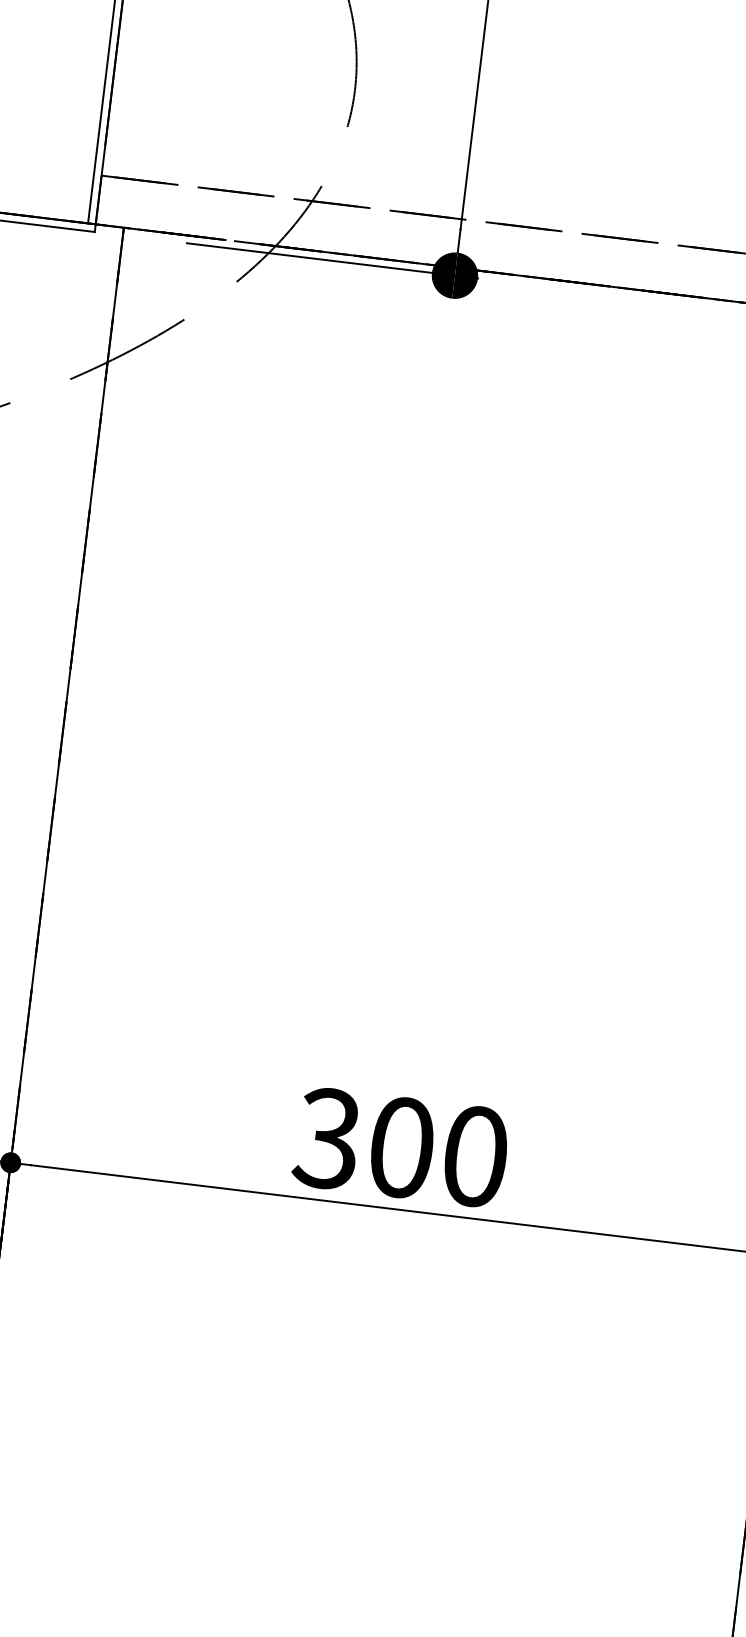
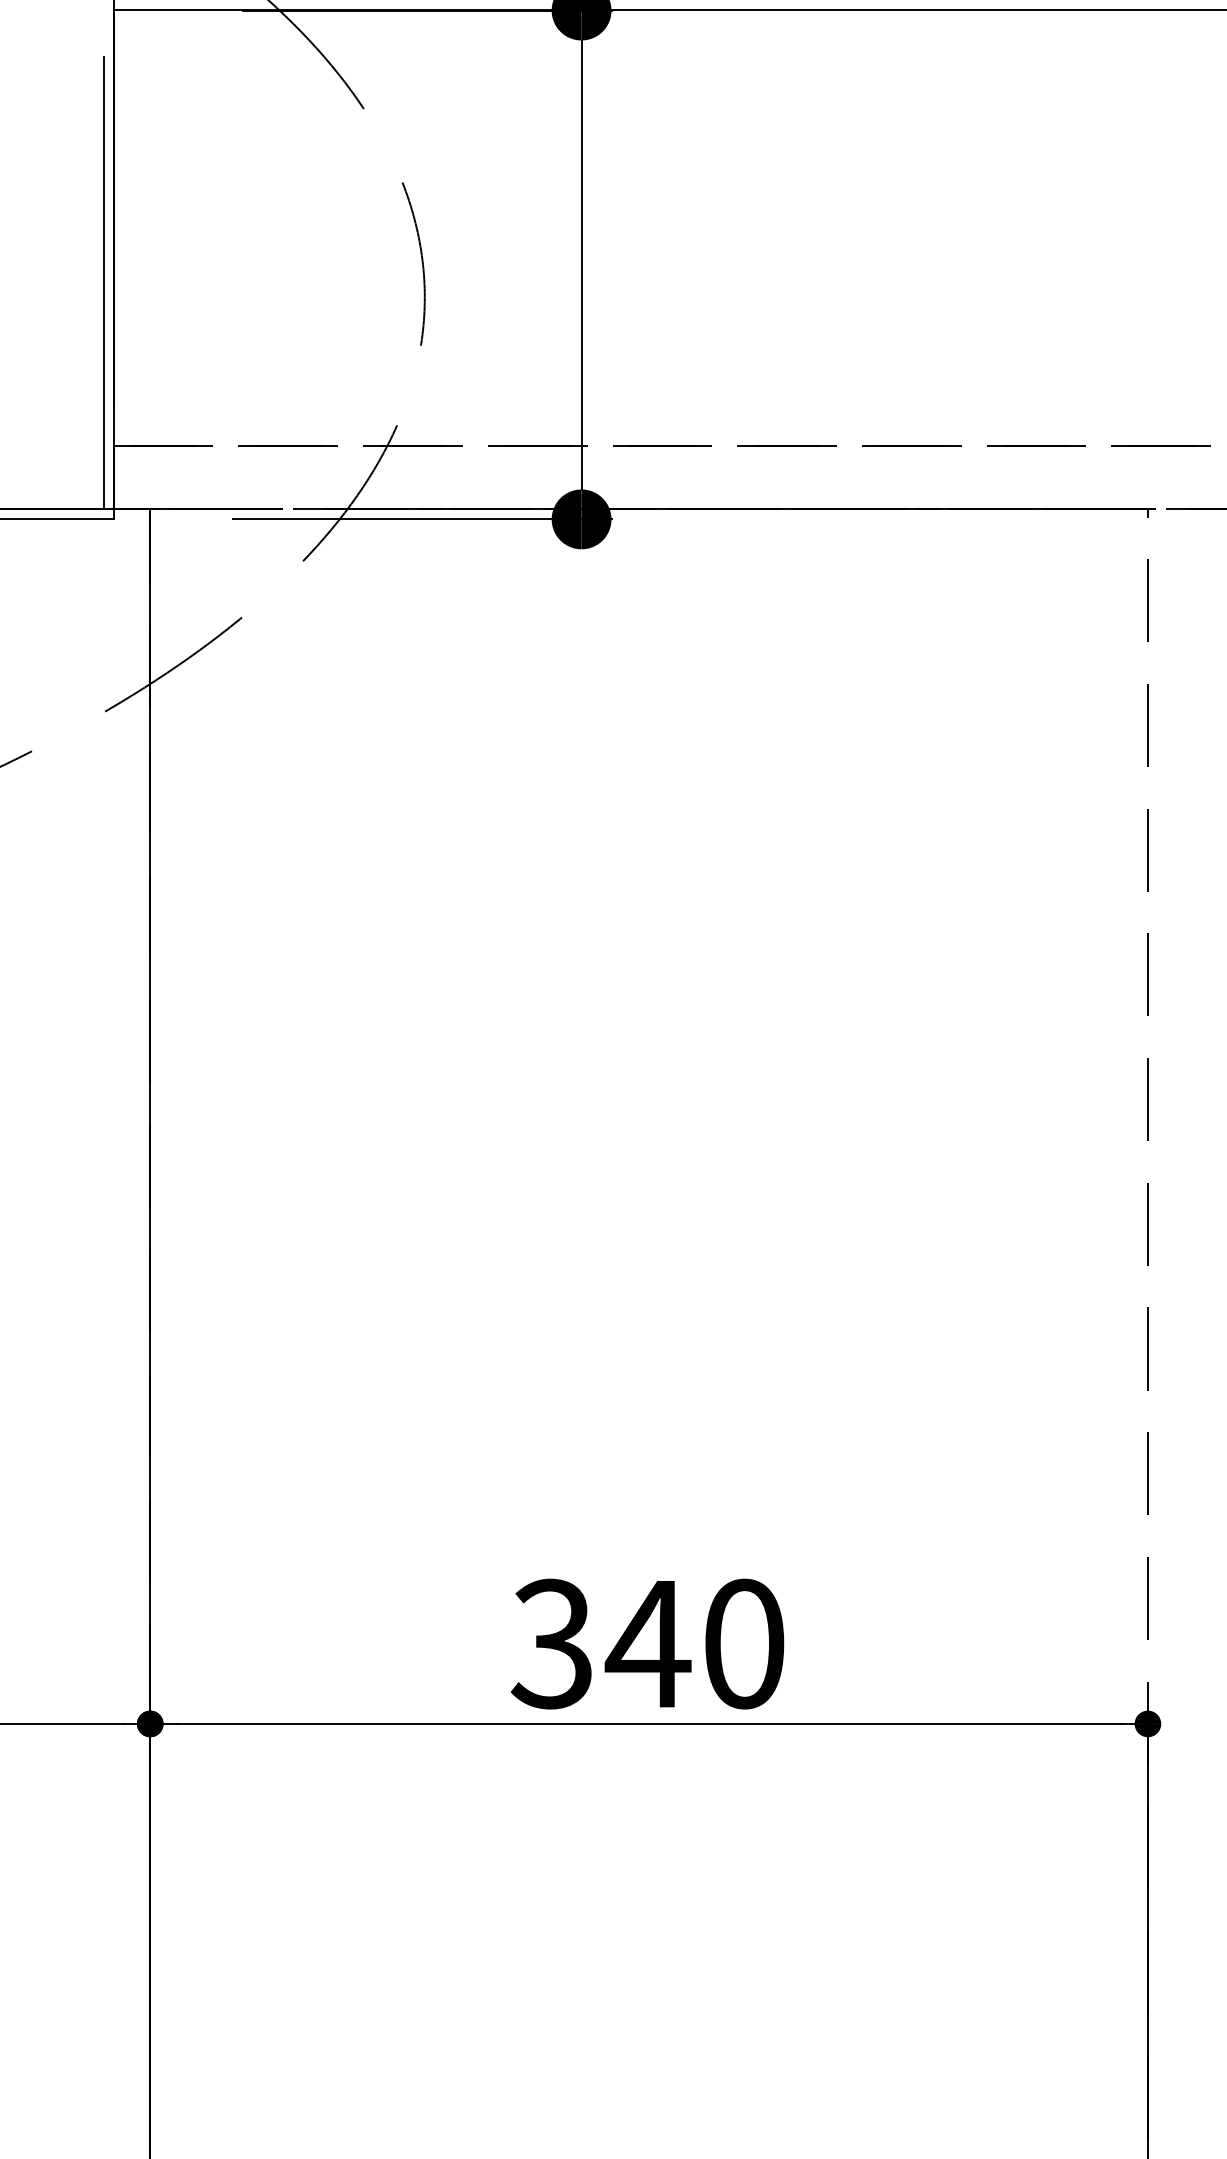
text: (401, 1147) -> (647, 1643), 300 -> 340

